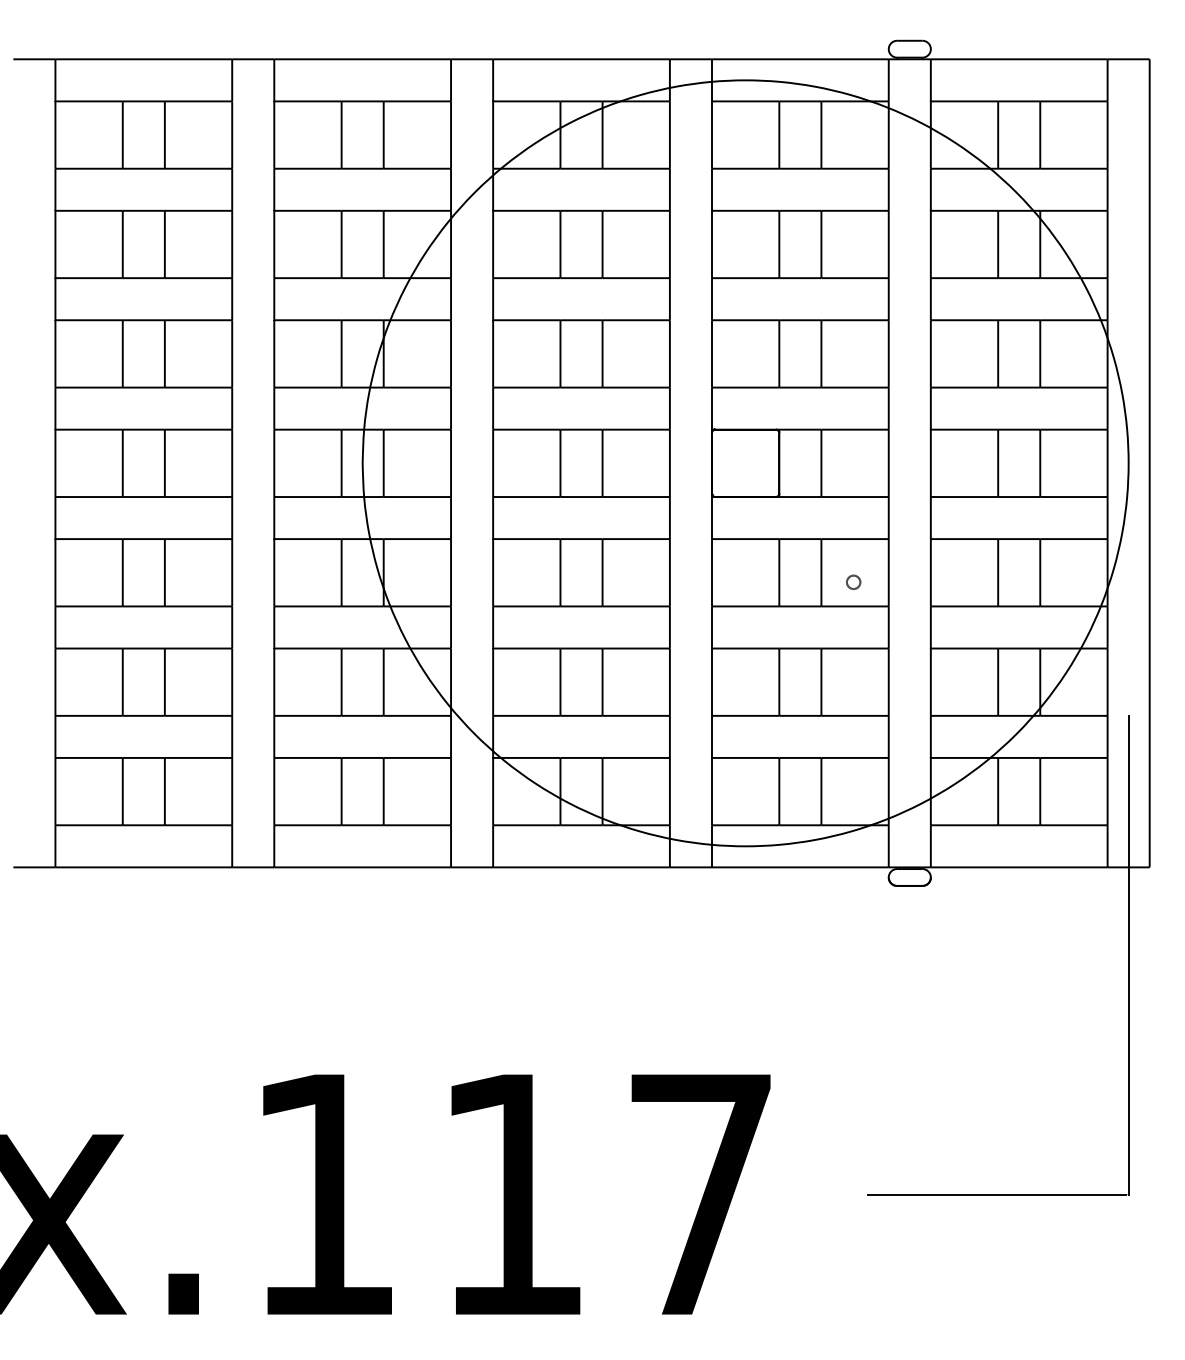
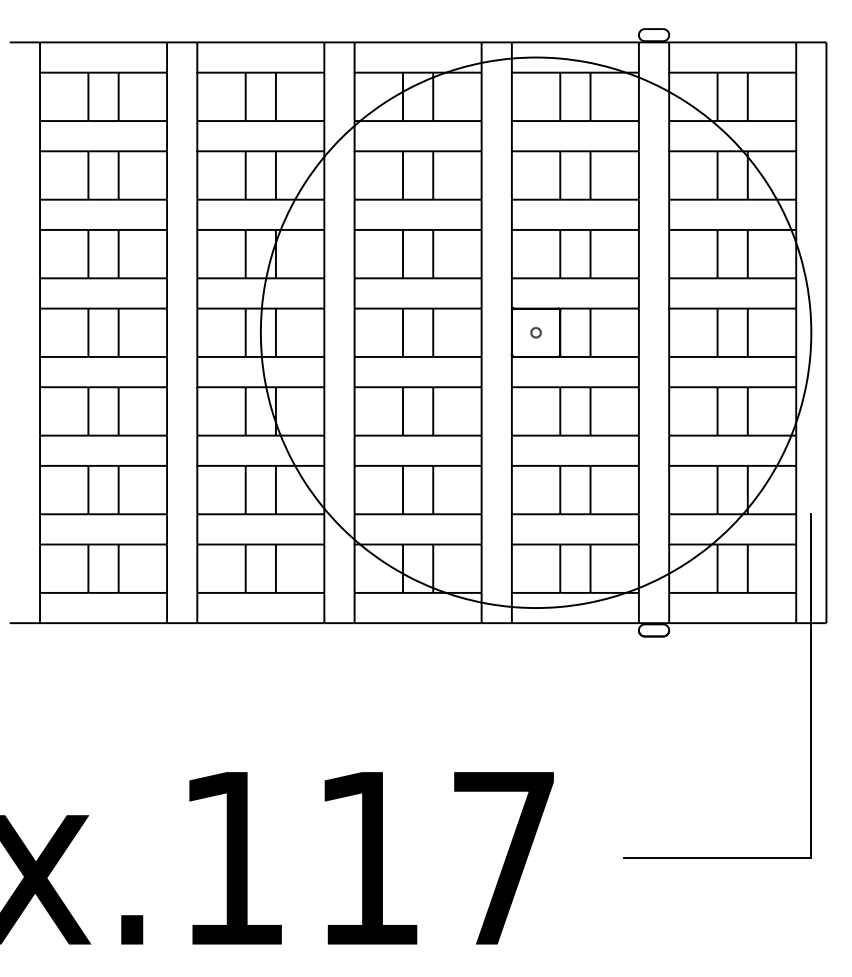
part: (853, 581) -> (535, 332), moved

